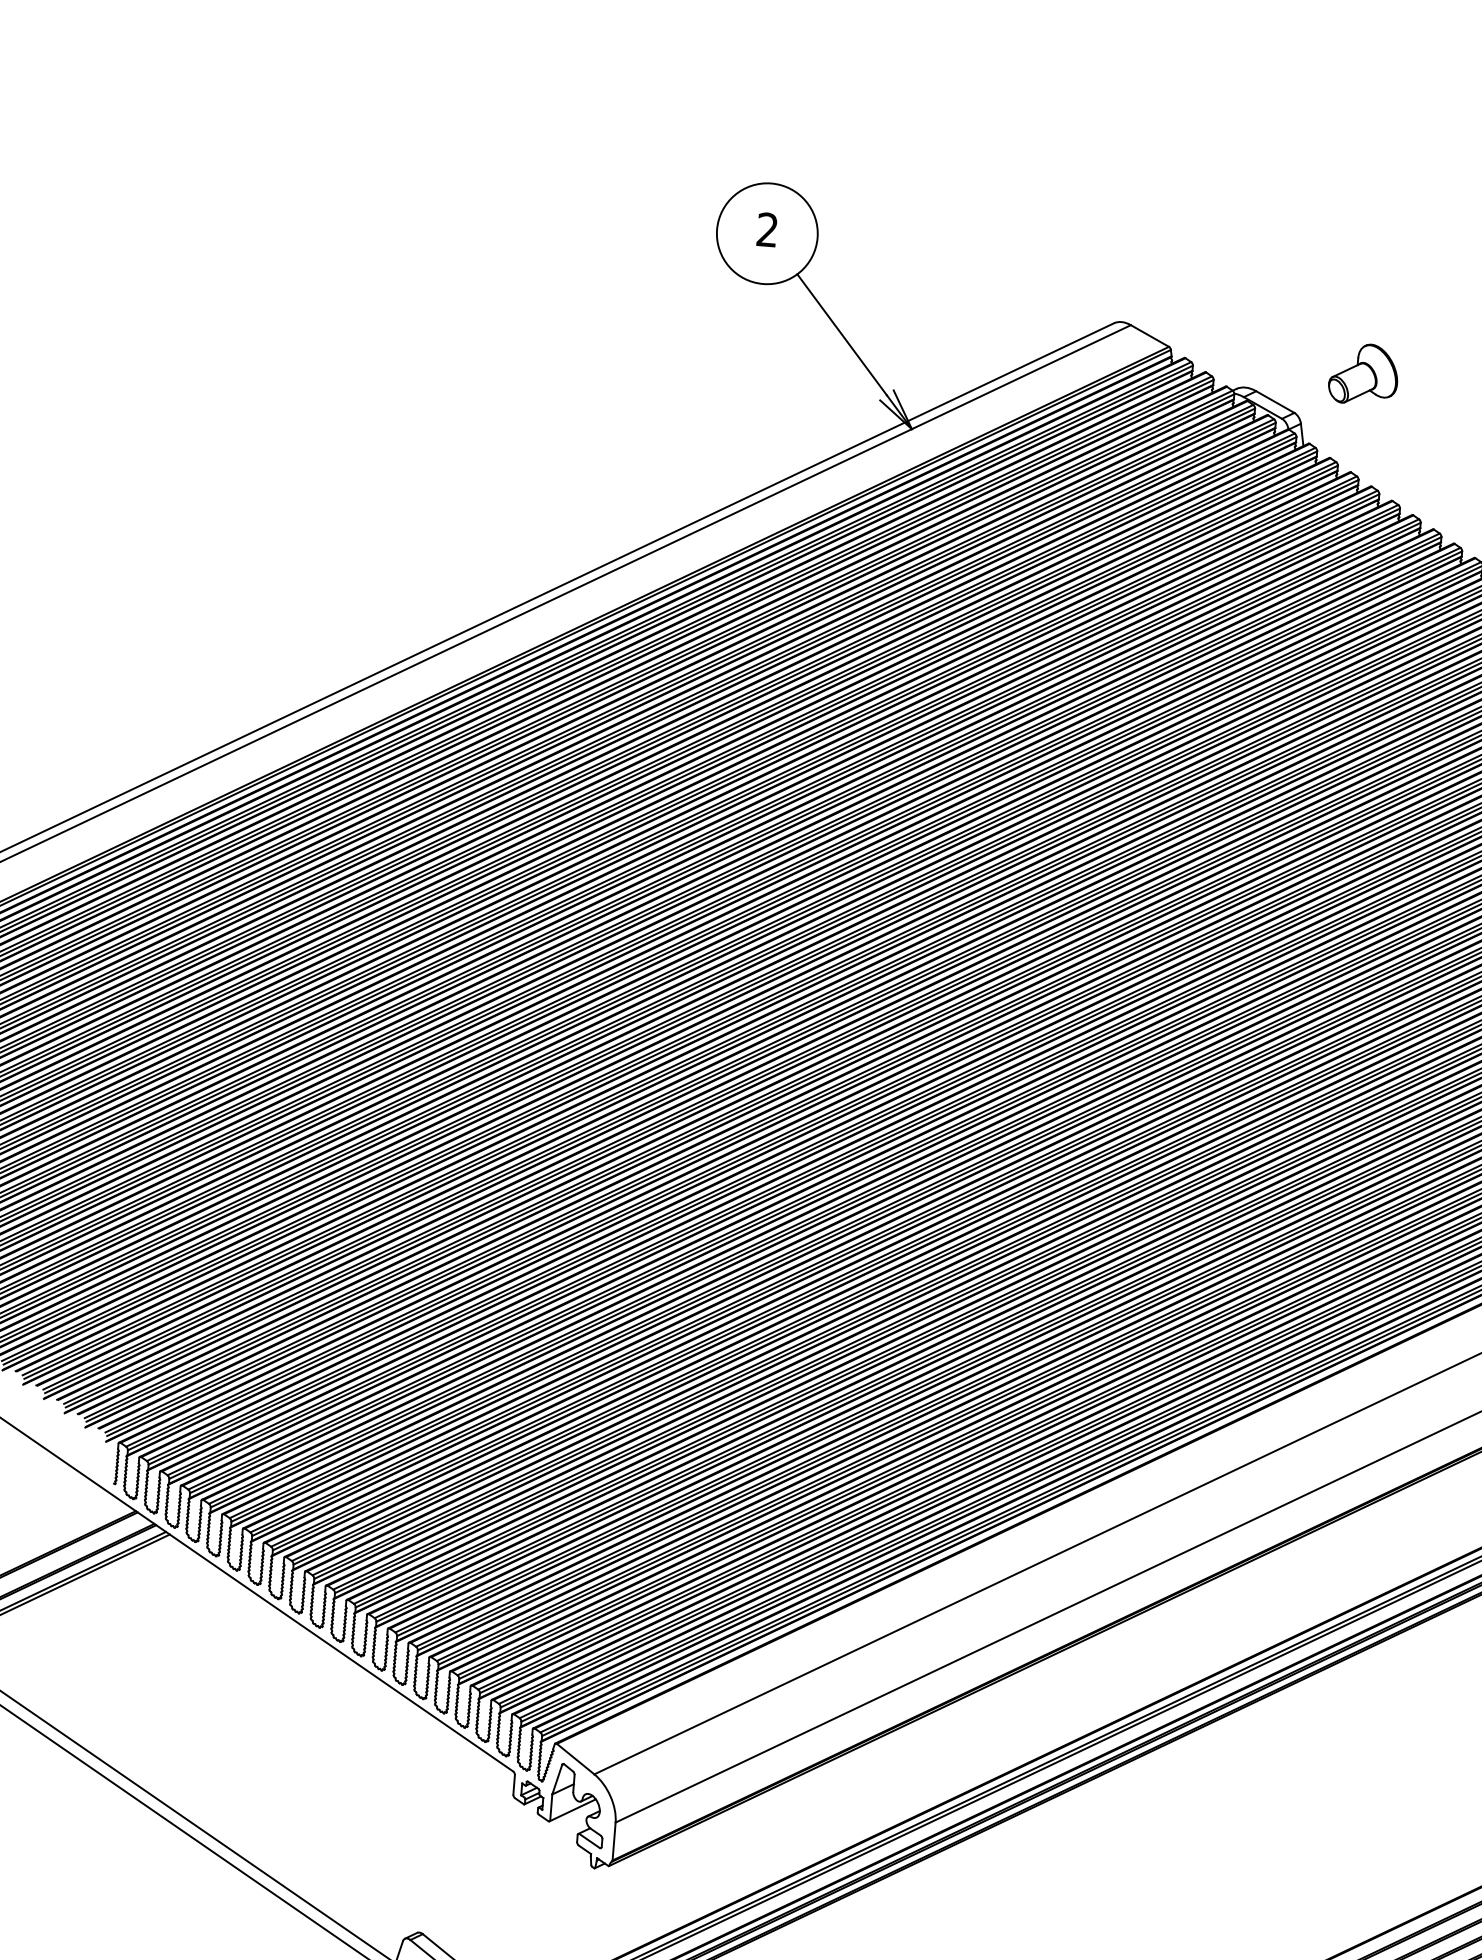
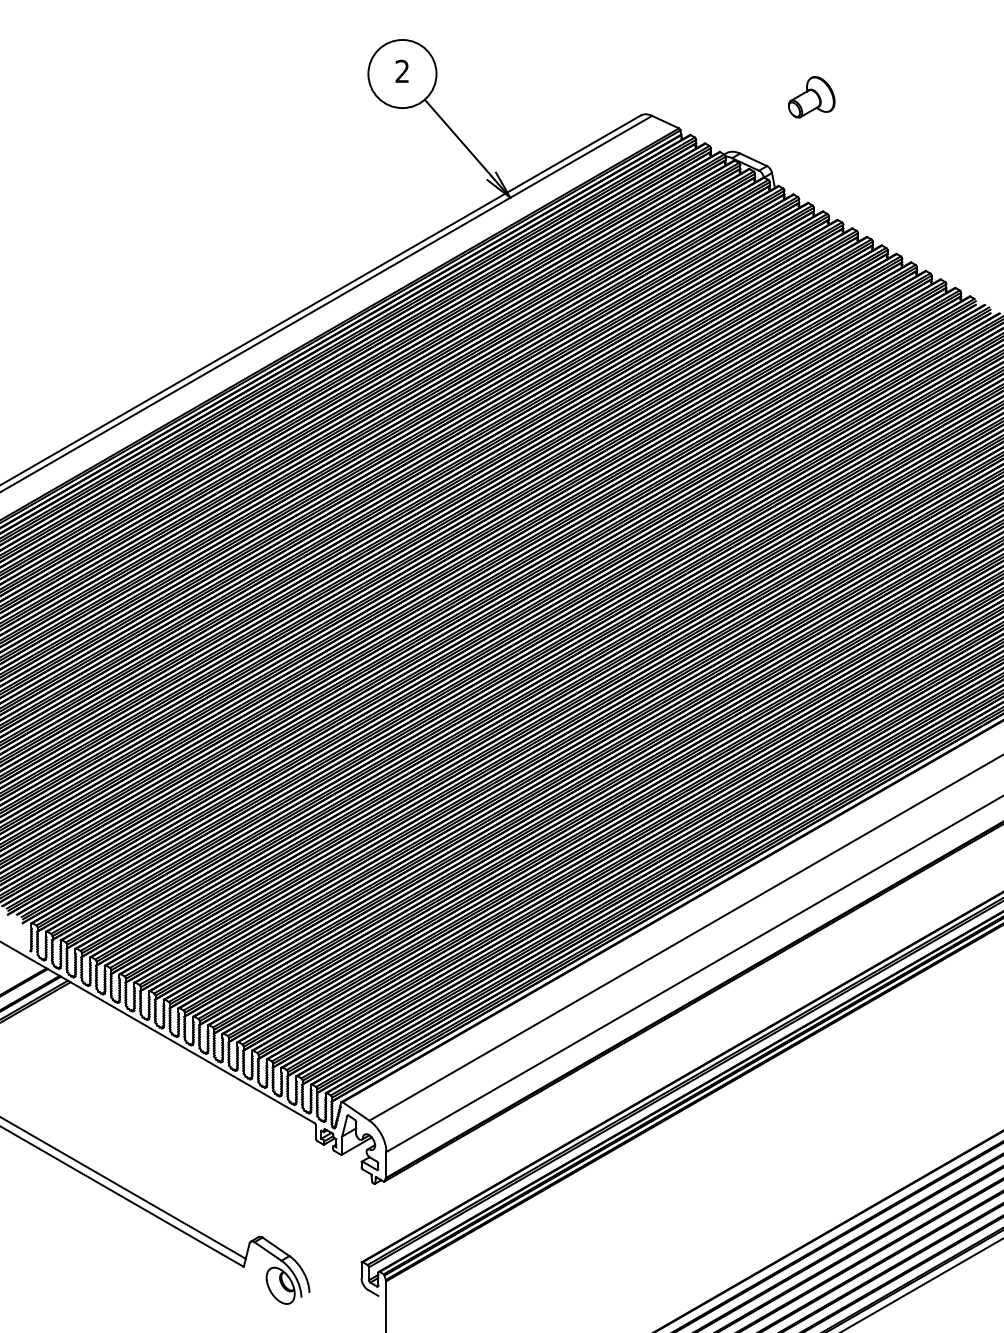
part: (1363, 374) -> (811, 97), moved

